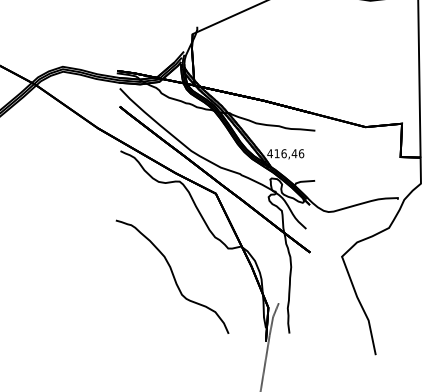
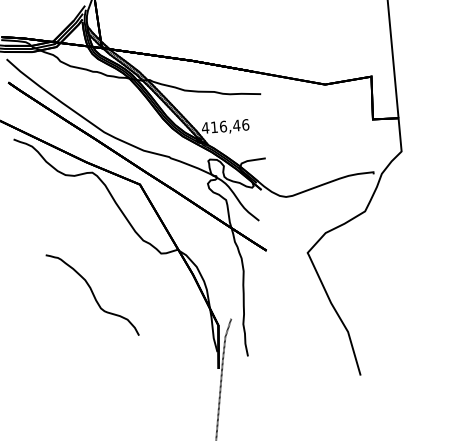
part: (172, 276) -> (92, 294), size x0.6

